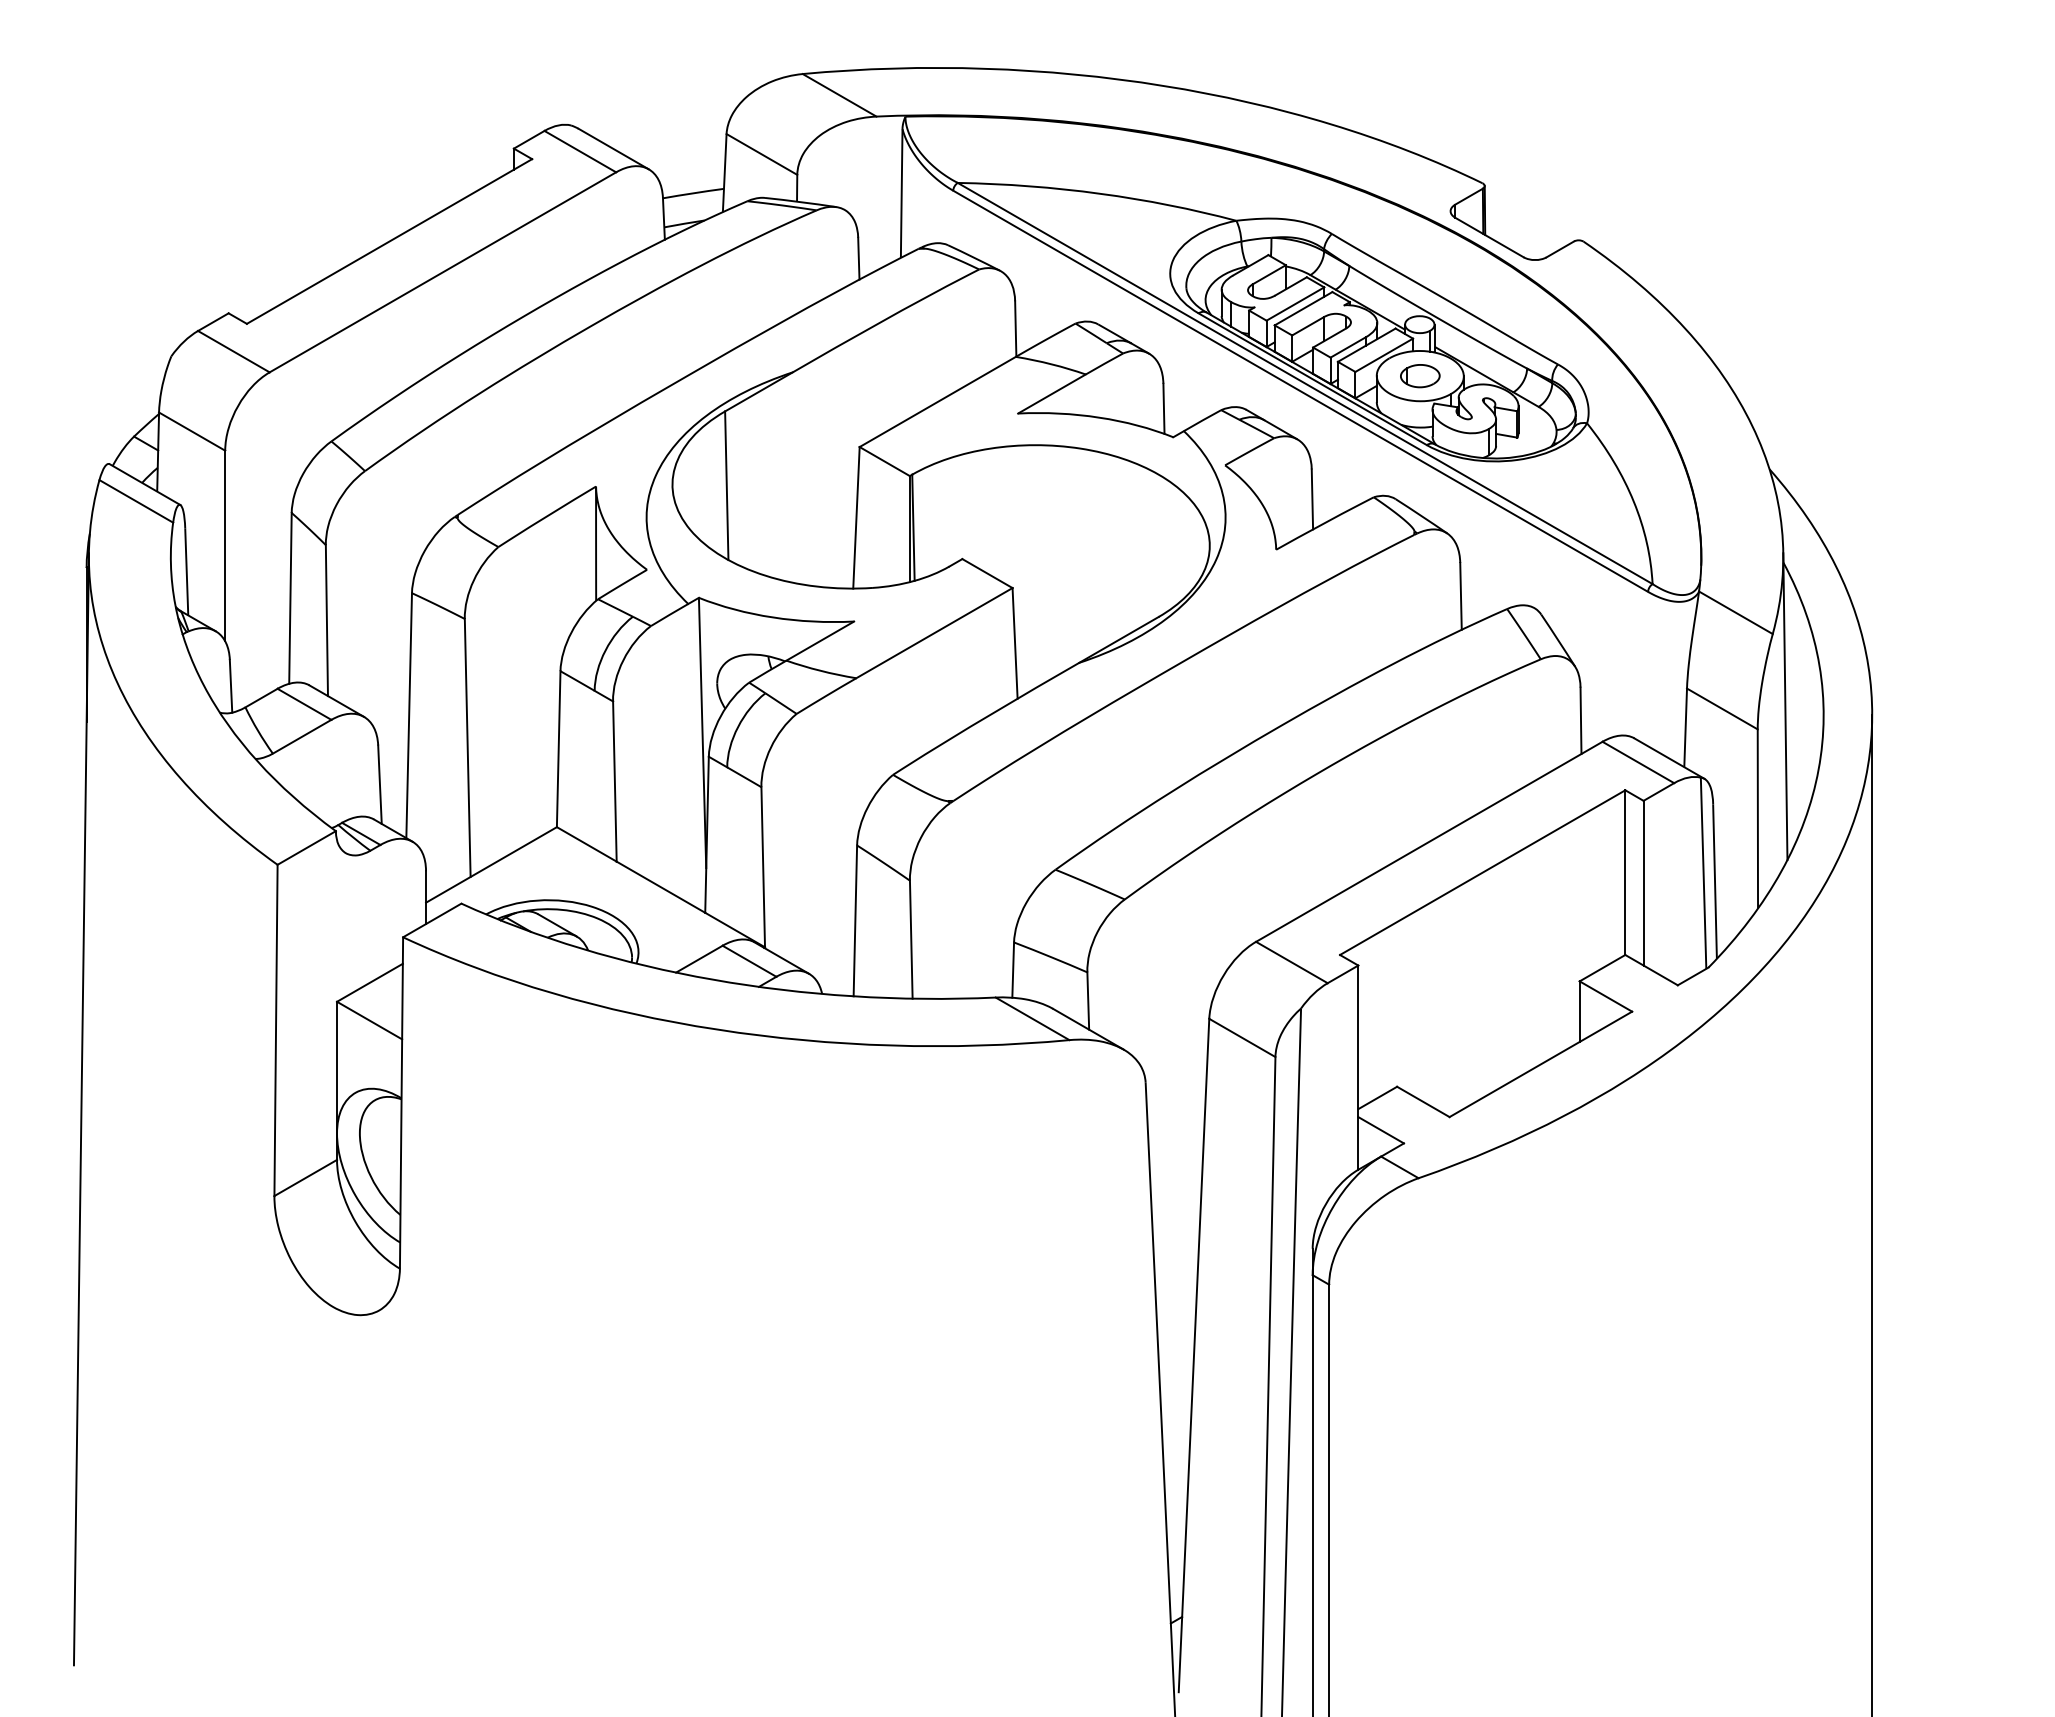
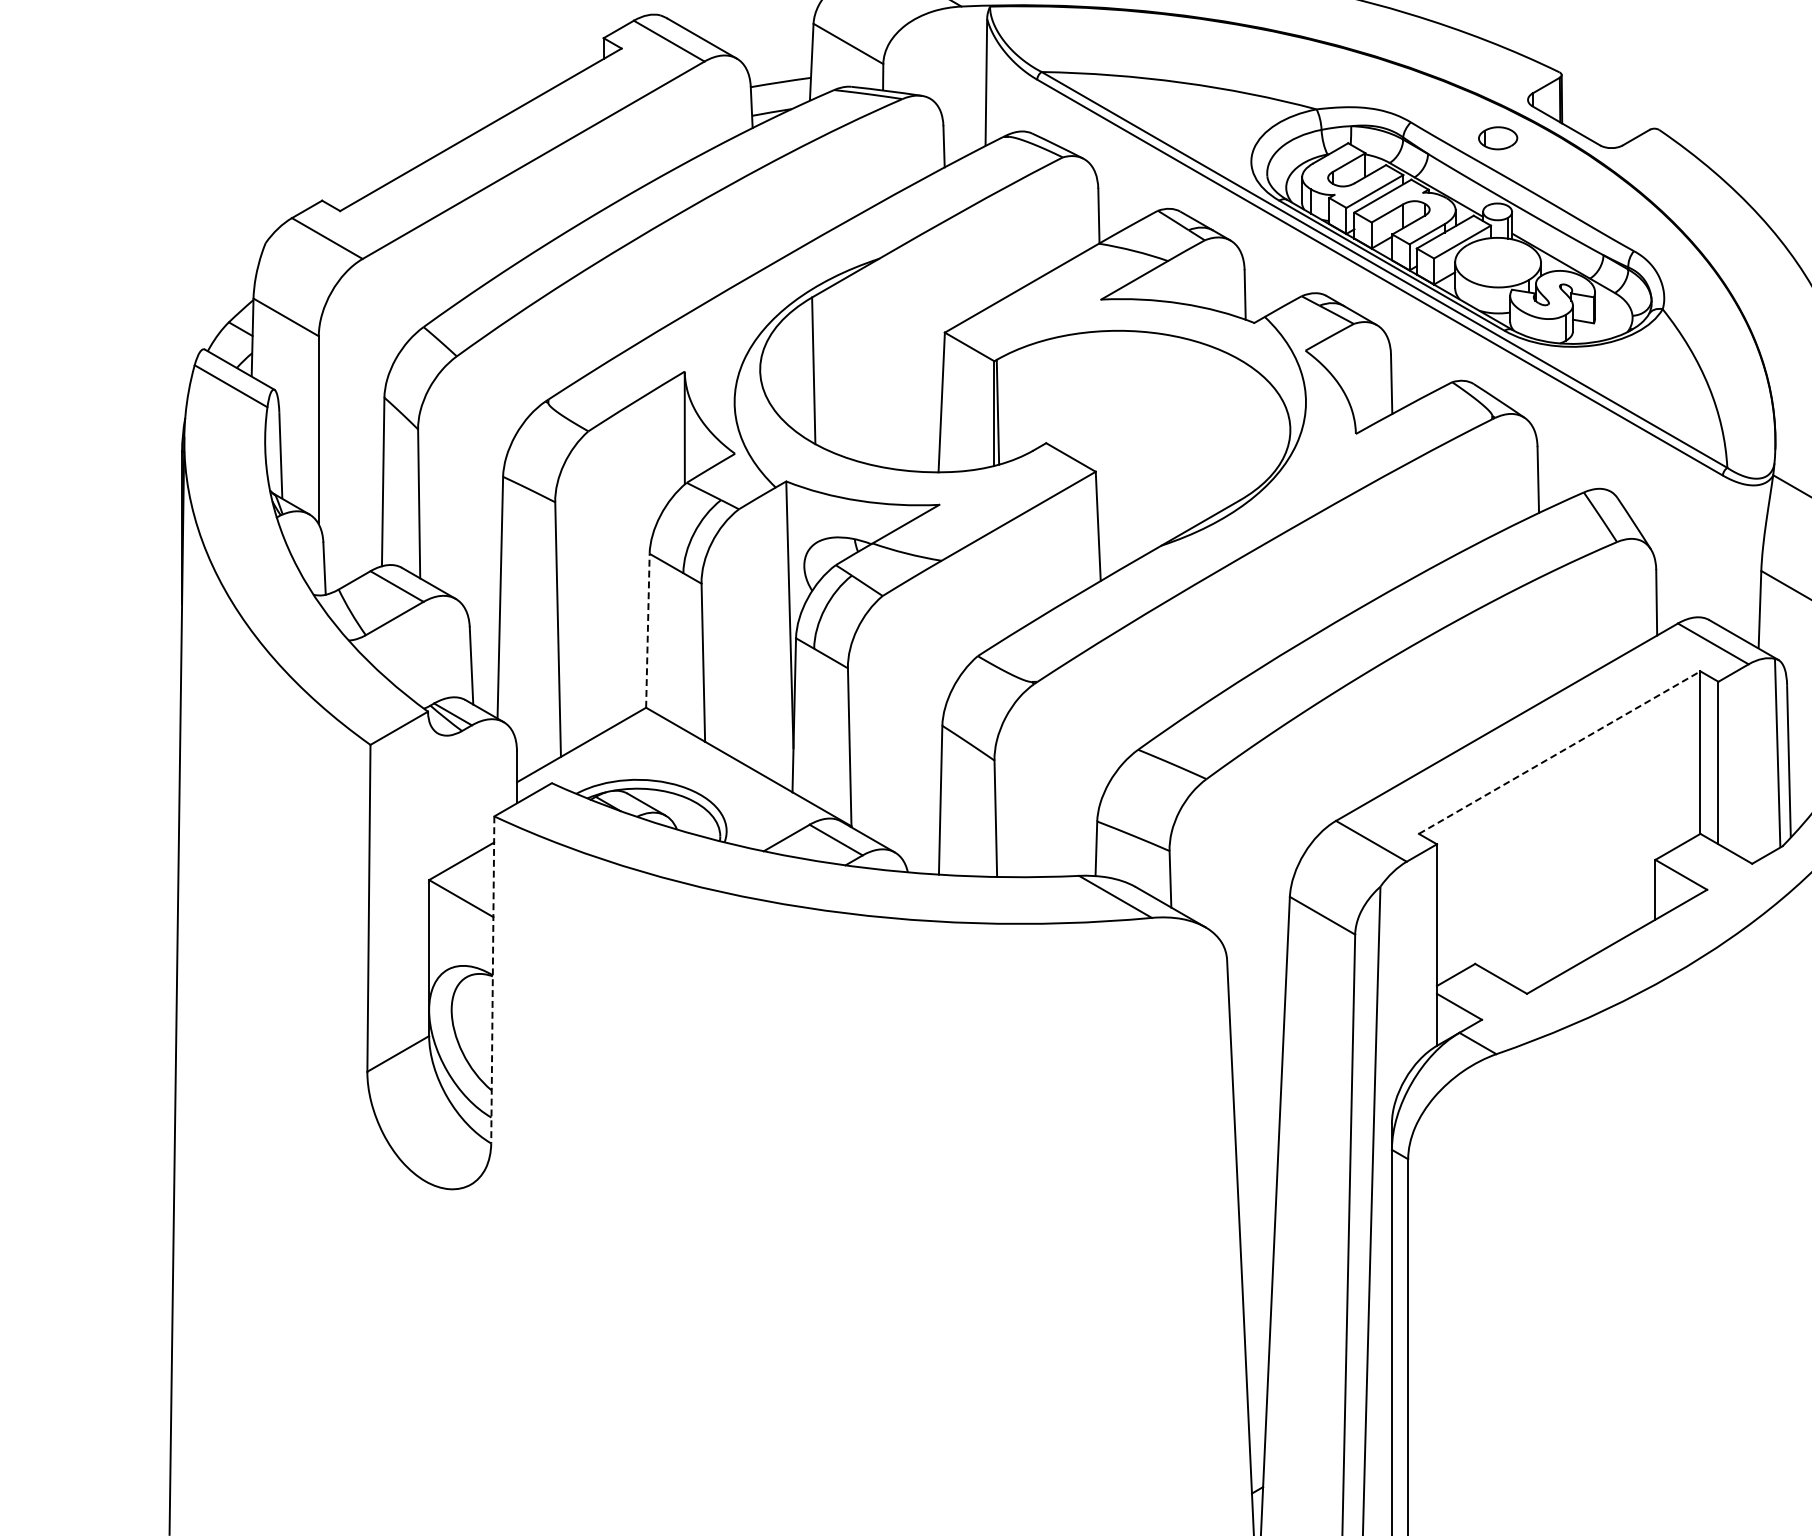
part: (1420, 376) -> (1498, 138), moved
line: (558, 749) -> (647, 631), solid -> dashed
line: (1482, 872) -> (1559, 752), solid -> dashed
line: (401, 1102) -> (492, 979), solid -> dashed

